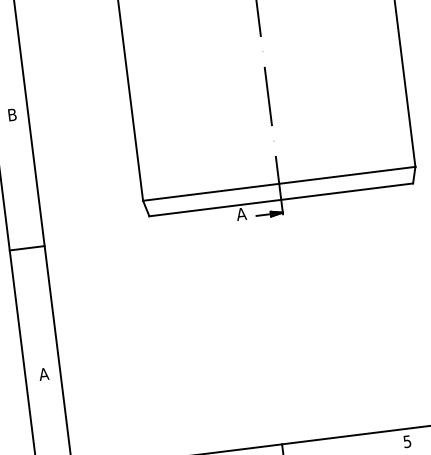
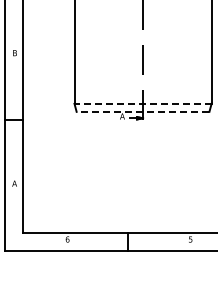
line: (280, 183) -> (143, 103), solid -> dashed
line: (280, 199) -> (142, 111), solid -> dashed

